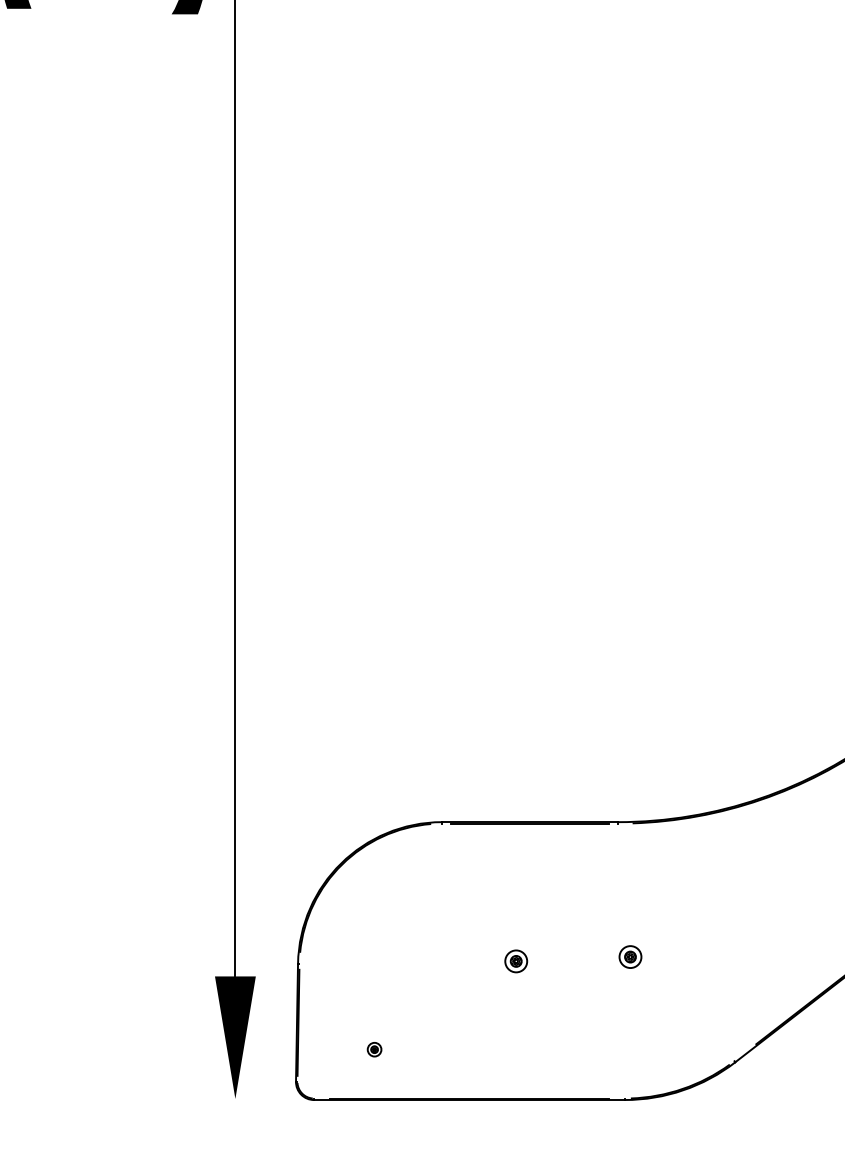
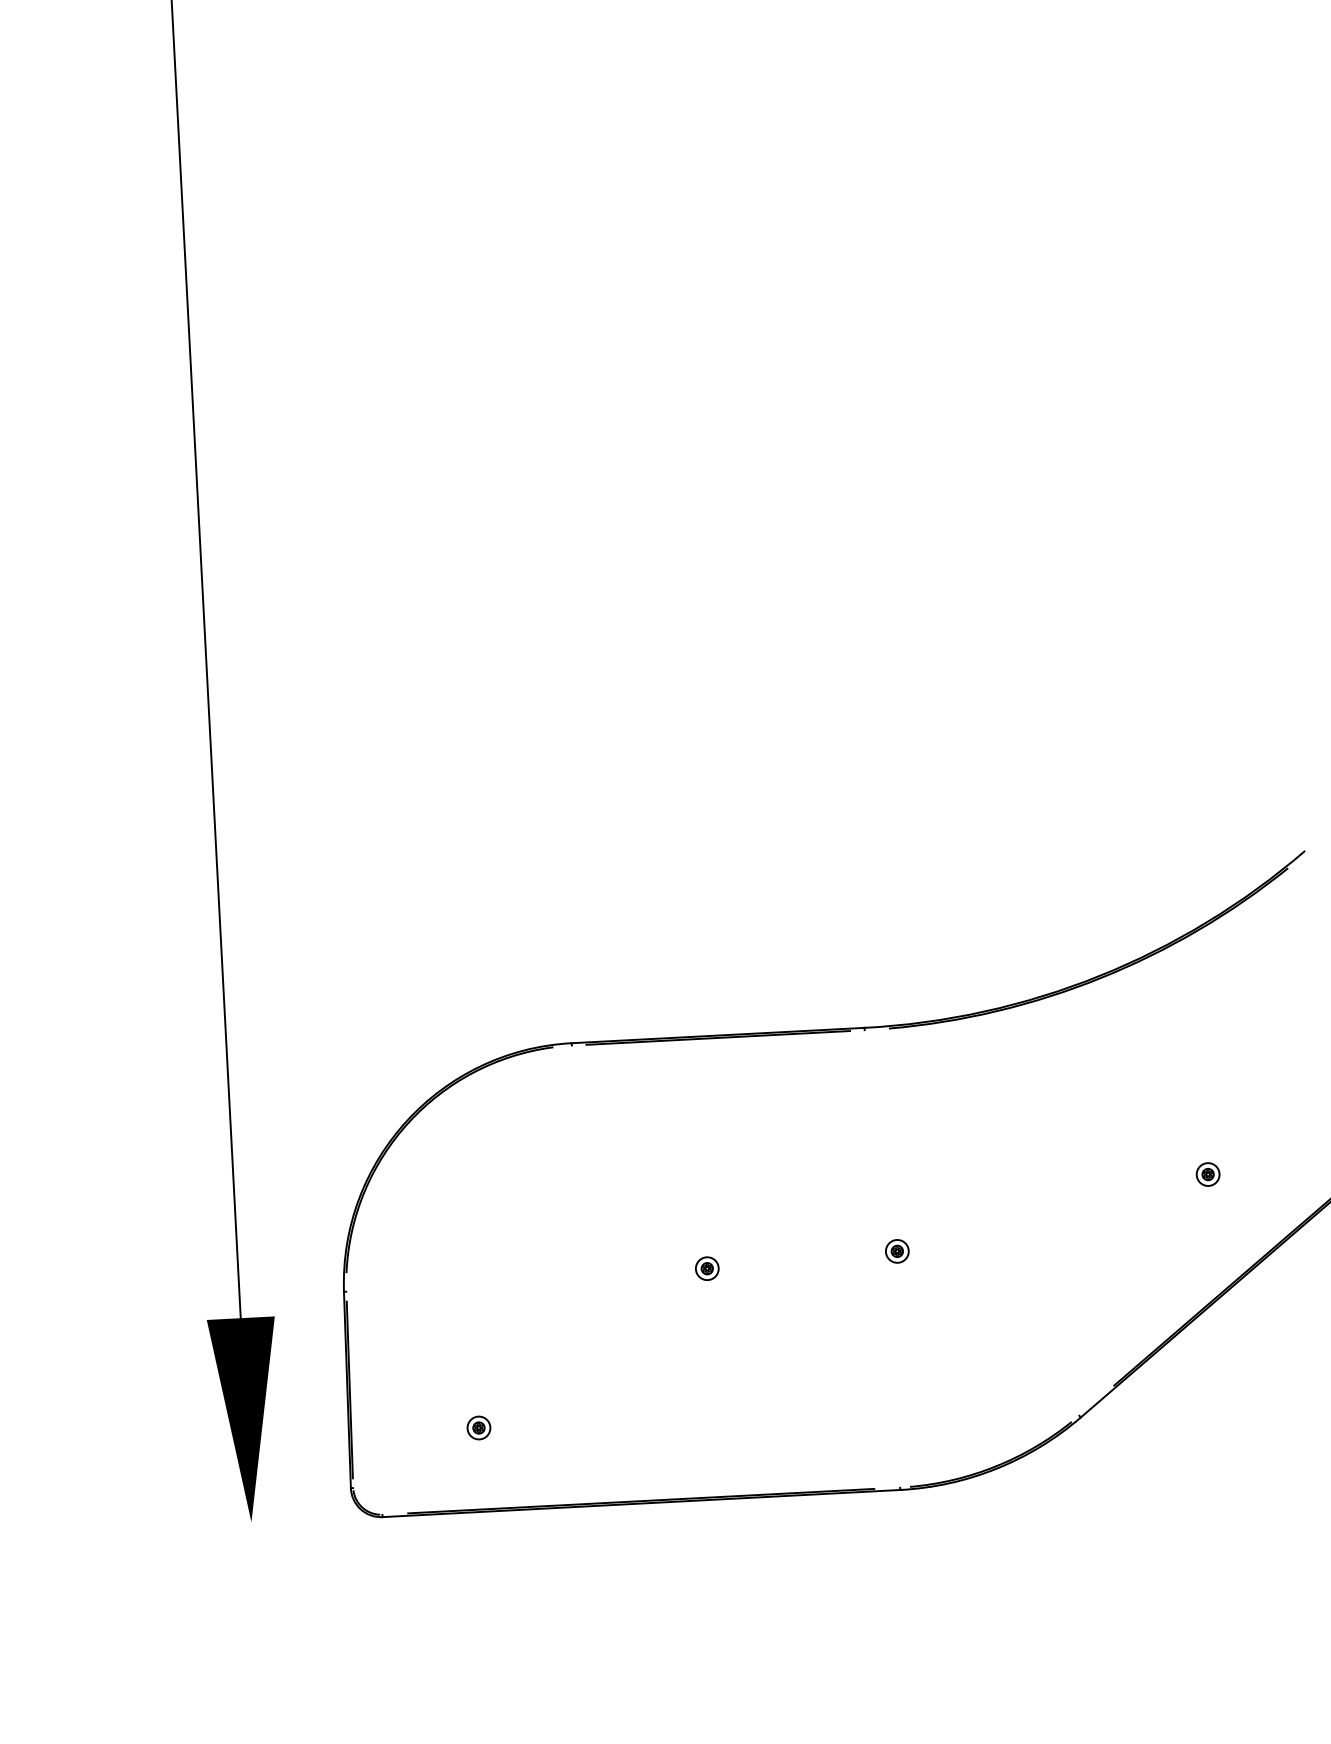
part: (818, 920) -> (1206, 1174), added
part: (630, 956) -> (896, 1250), size x0.62
part: (516, 961) -> (707, 1268), size x0.62

